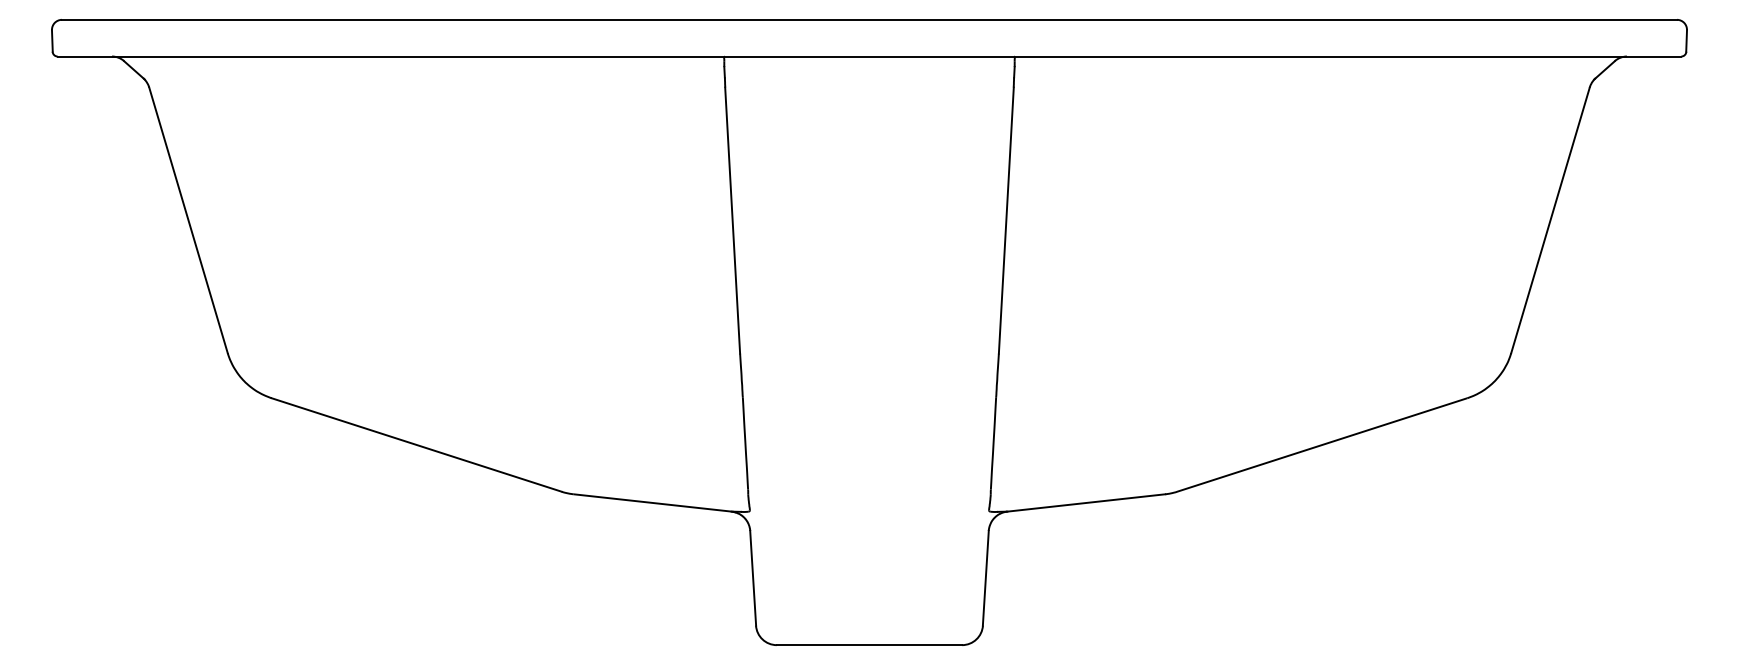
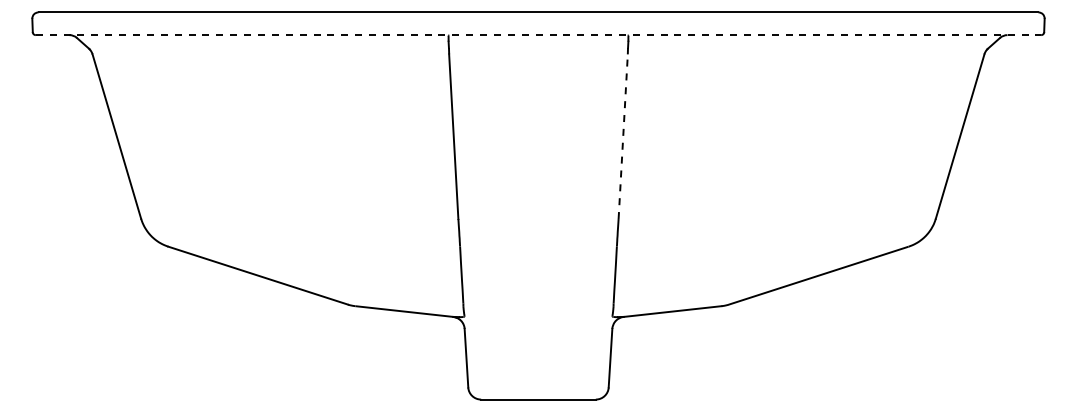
line: (869, 57) -> (538, 35), solid -> dashed
line: (1006, 220) -> (623, 136), solid -> dashed

